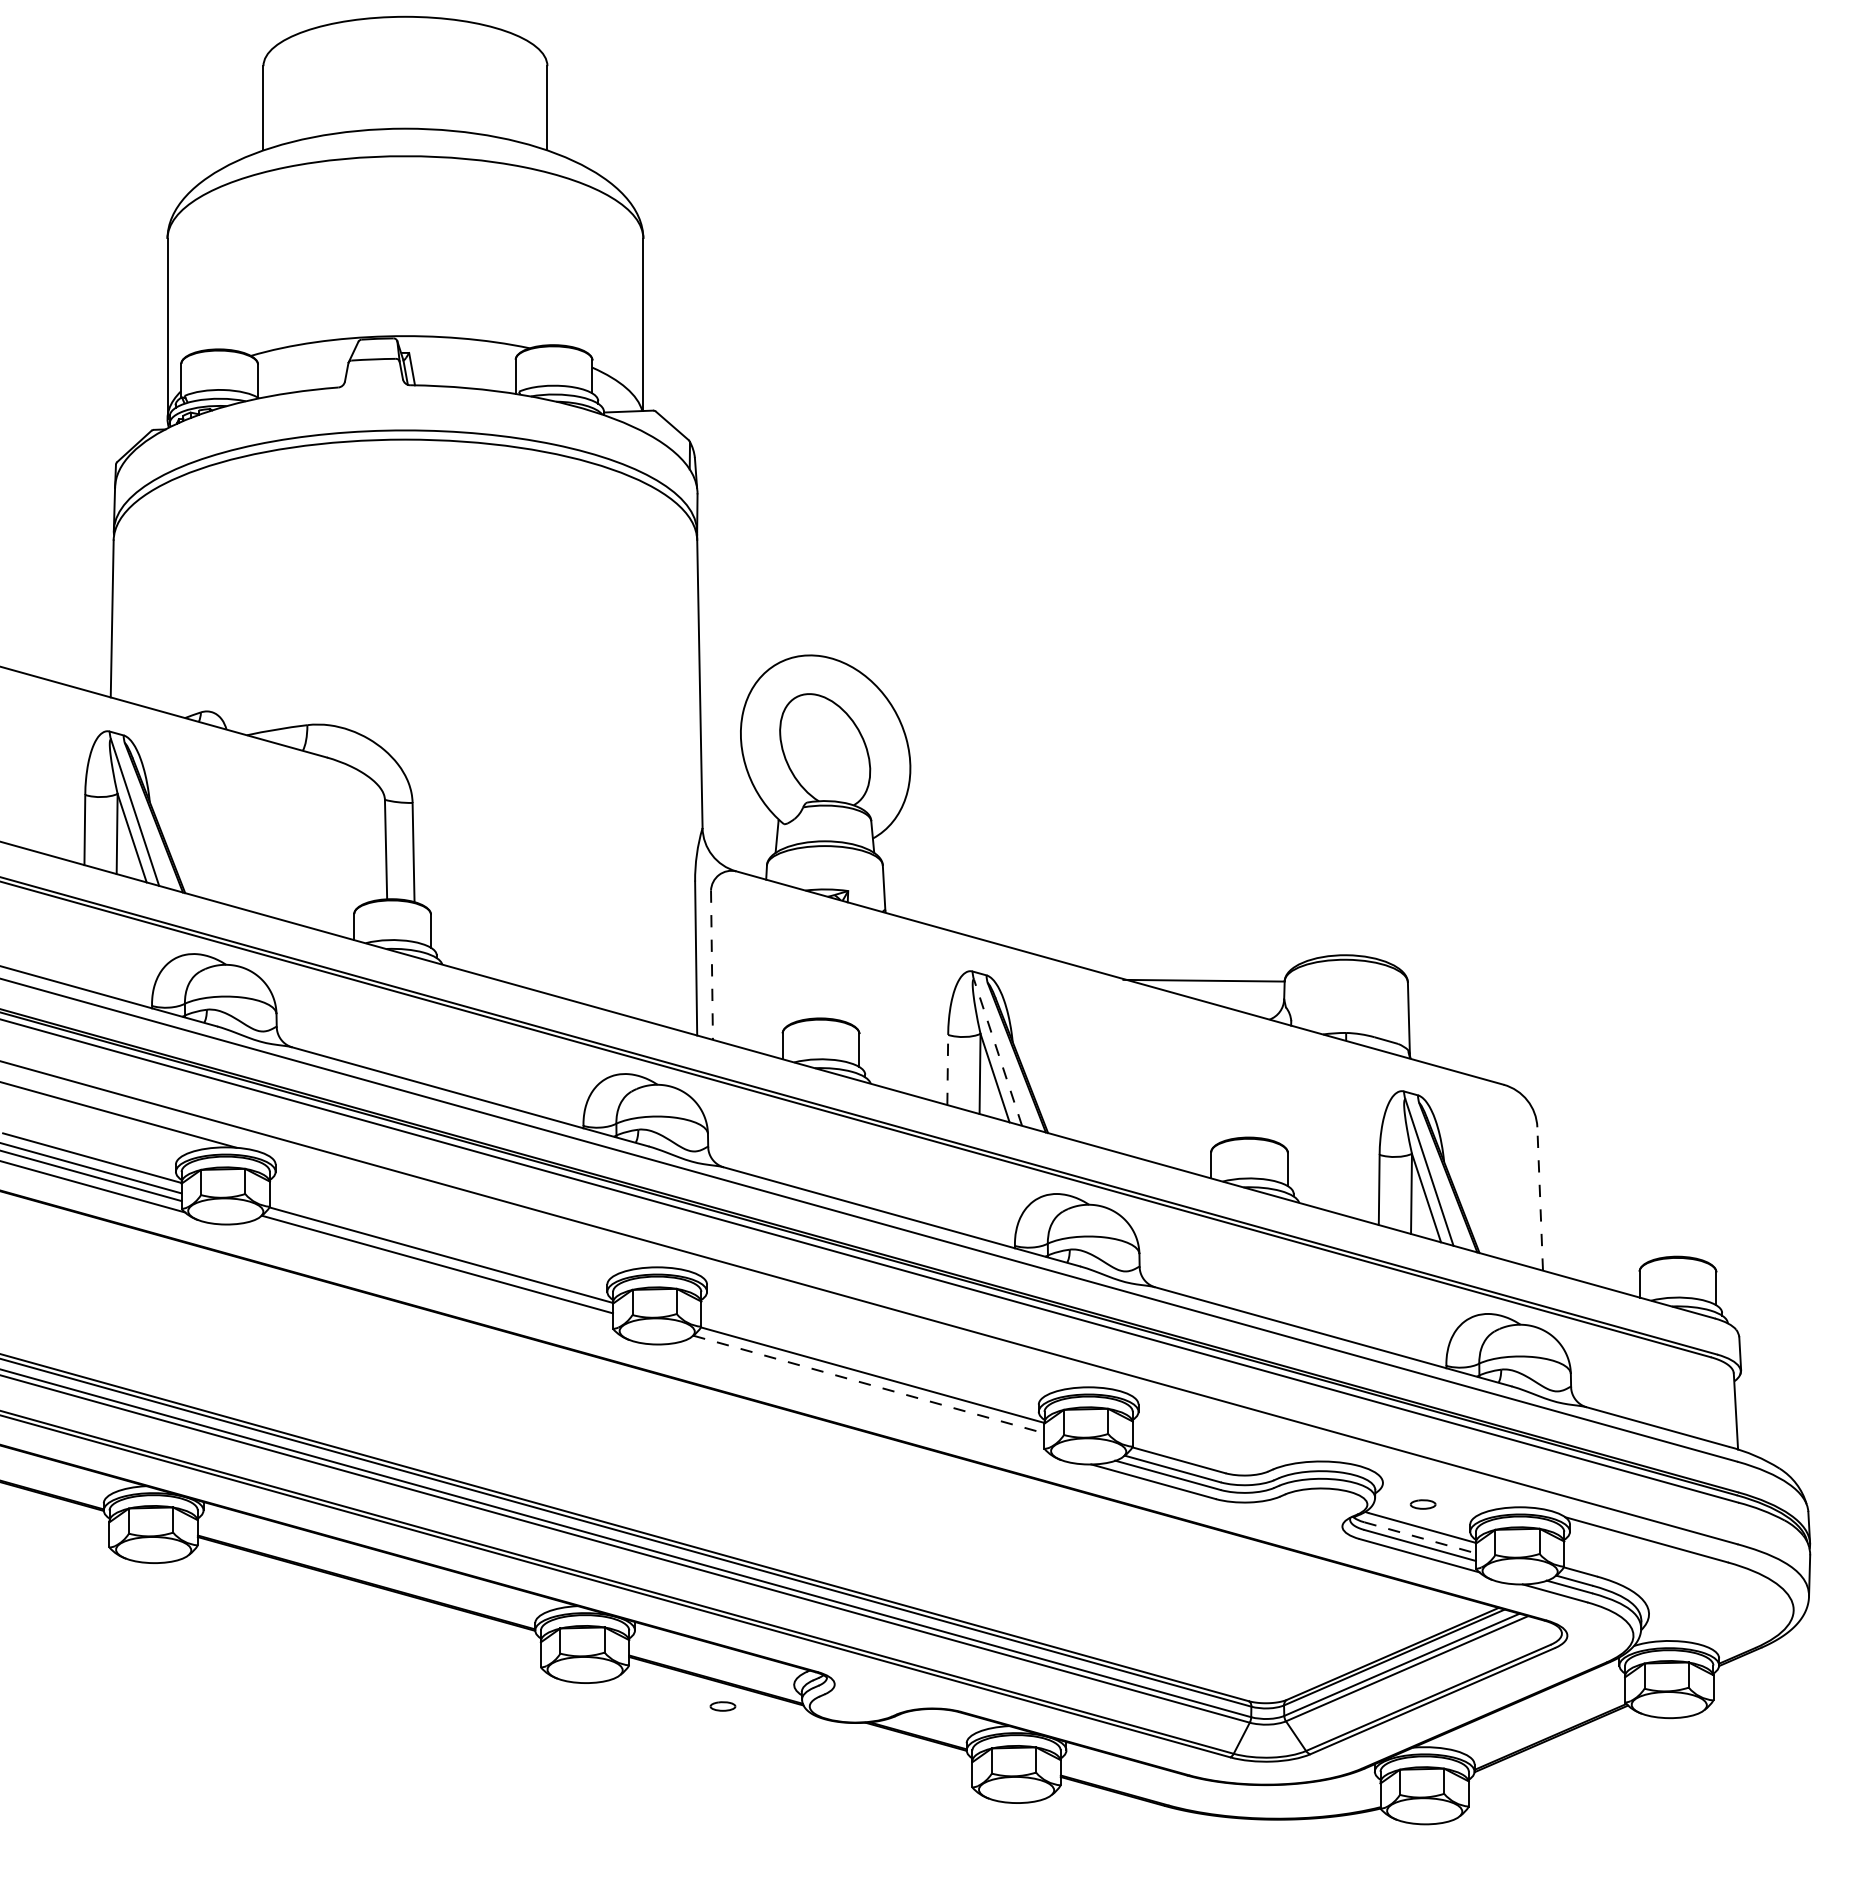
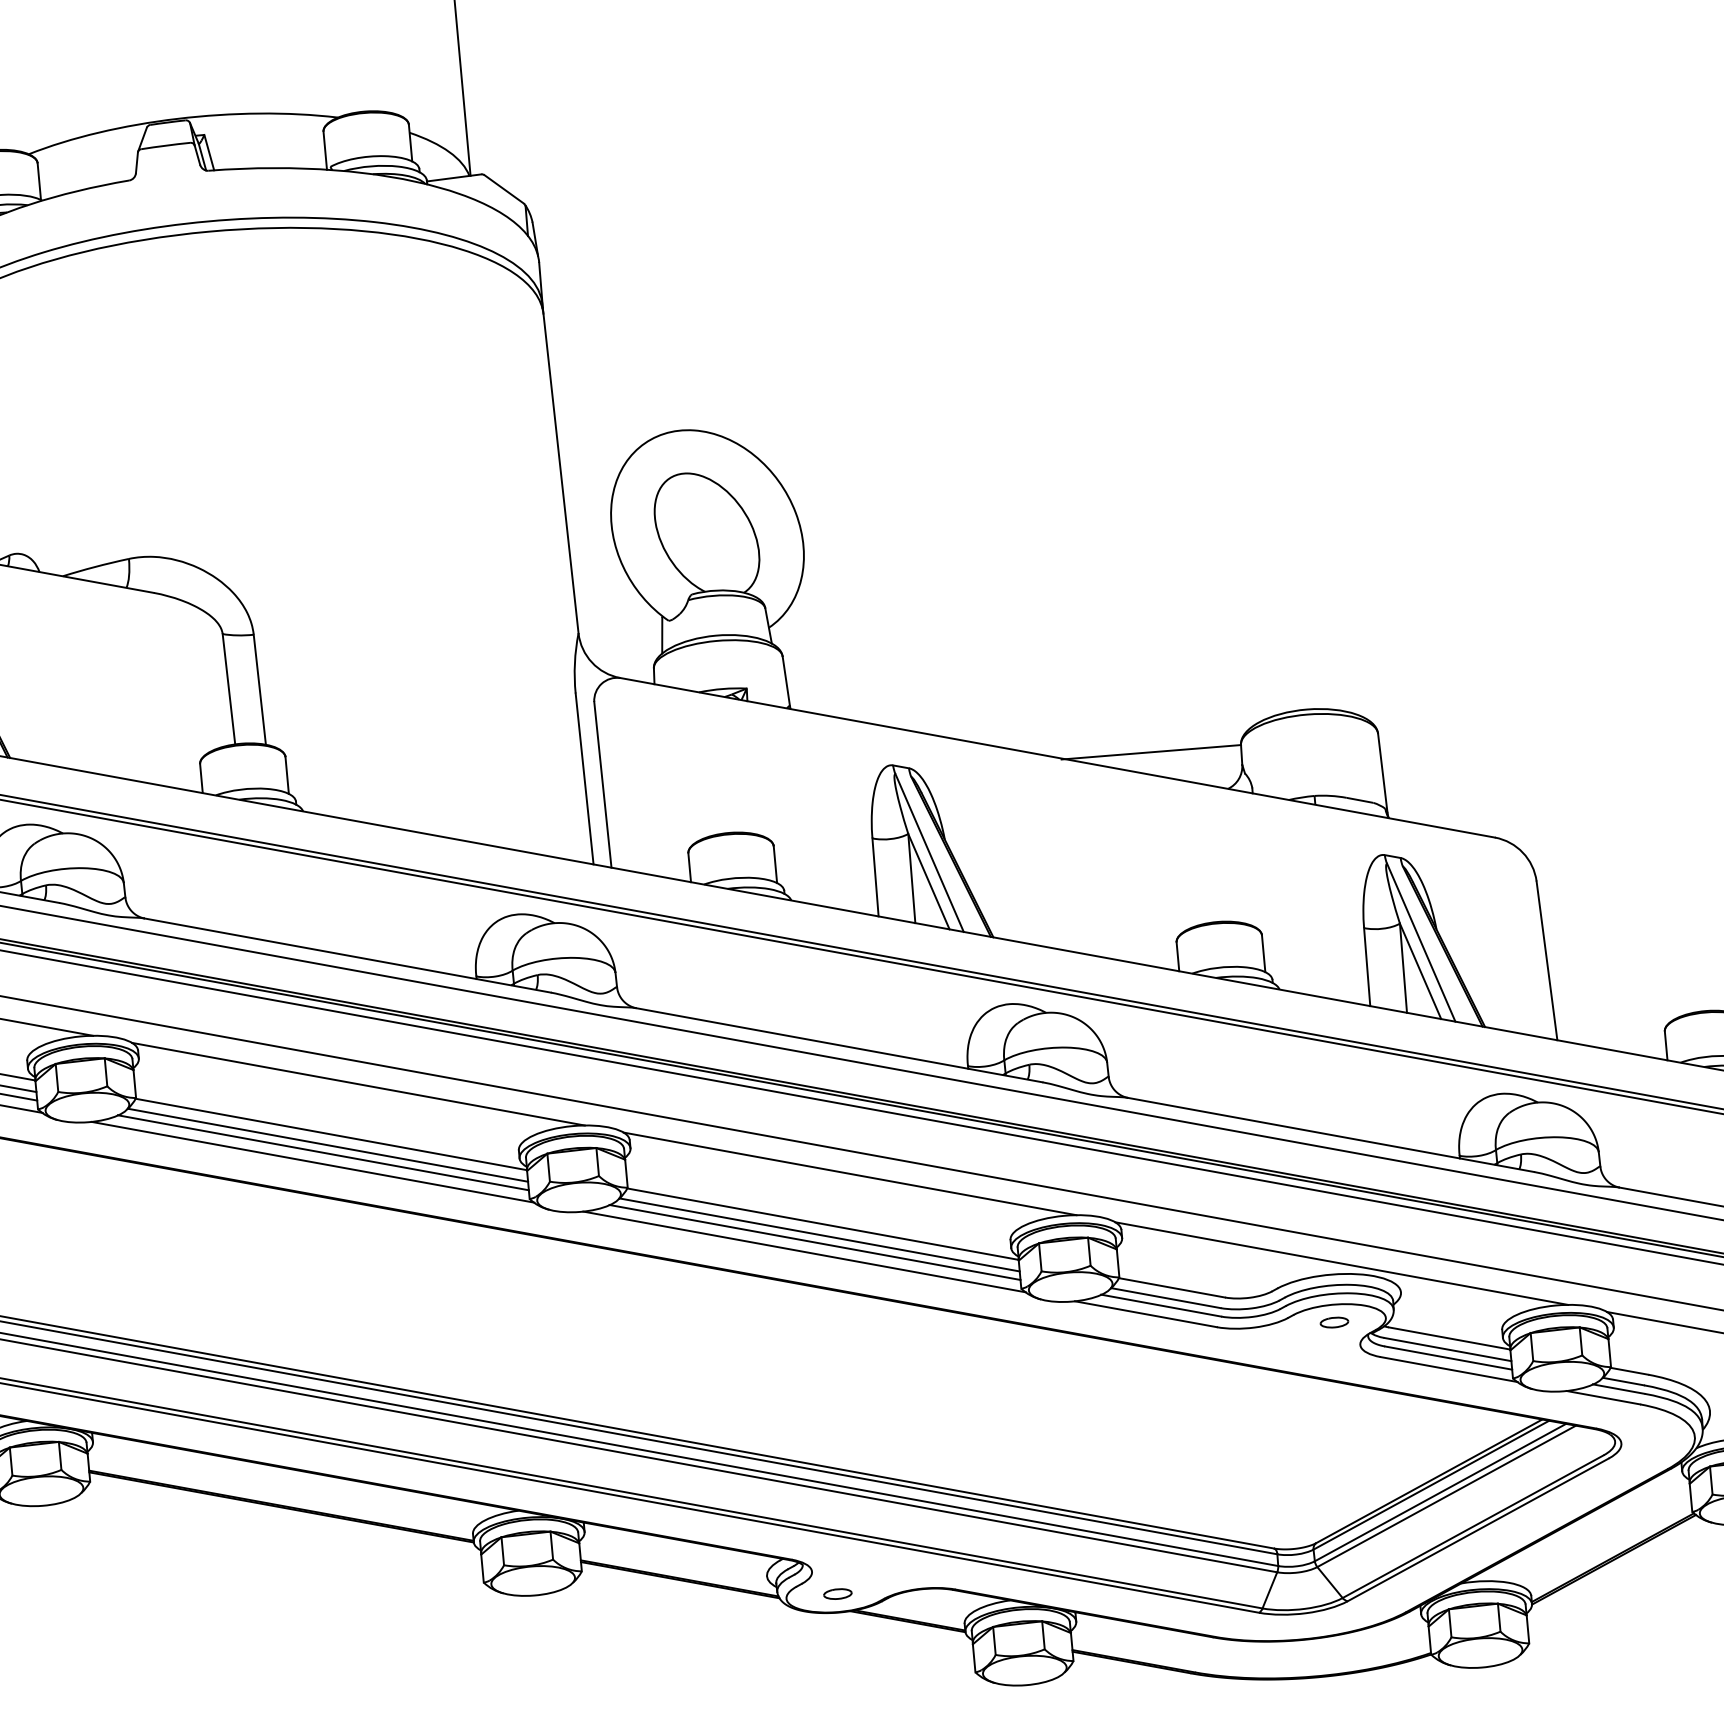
line: (711, 965) -> (602, 785), dashed -> solid
line: (997, 1052) -> (929, 852), dashed -> solid
line: (947, 1069) -> (875, 876), dashed -> solid
line: (1540, 1198) -> (1547, 960), dashed -> solid
line: (469, 1212) -> (358, 1084), added
line: (432, 1270) -> (323, 1152), added
line: (422, 1278) -> (312, 1162), added
line: (900, 1332) -> (849, 1173), added
line: (869, 1384) -> (820, 1234), dashed -> solid
line: (863, 1390) -> (814, 1242), added
line: (853, 1398) -> (803, 1252), added
line: (1332, 1452) -> (1341, 1263), added
part: (1422, 1504) -> (1333, 1322), moved
line: (1420, 1537) -> (1448, 1349), dashed -> solid
part: (722, 1706) -> (837, 1594), moved

